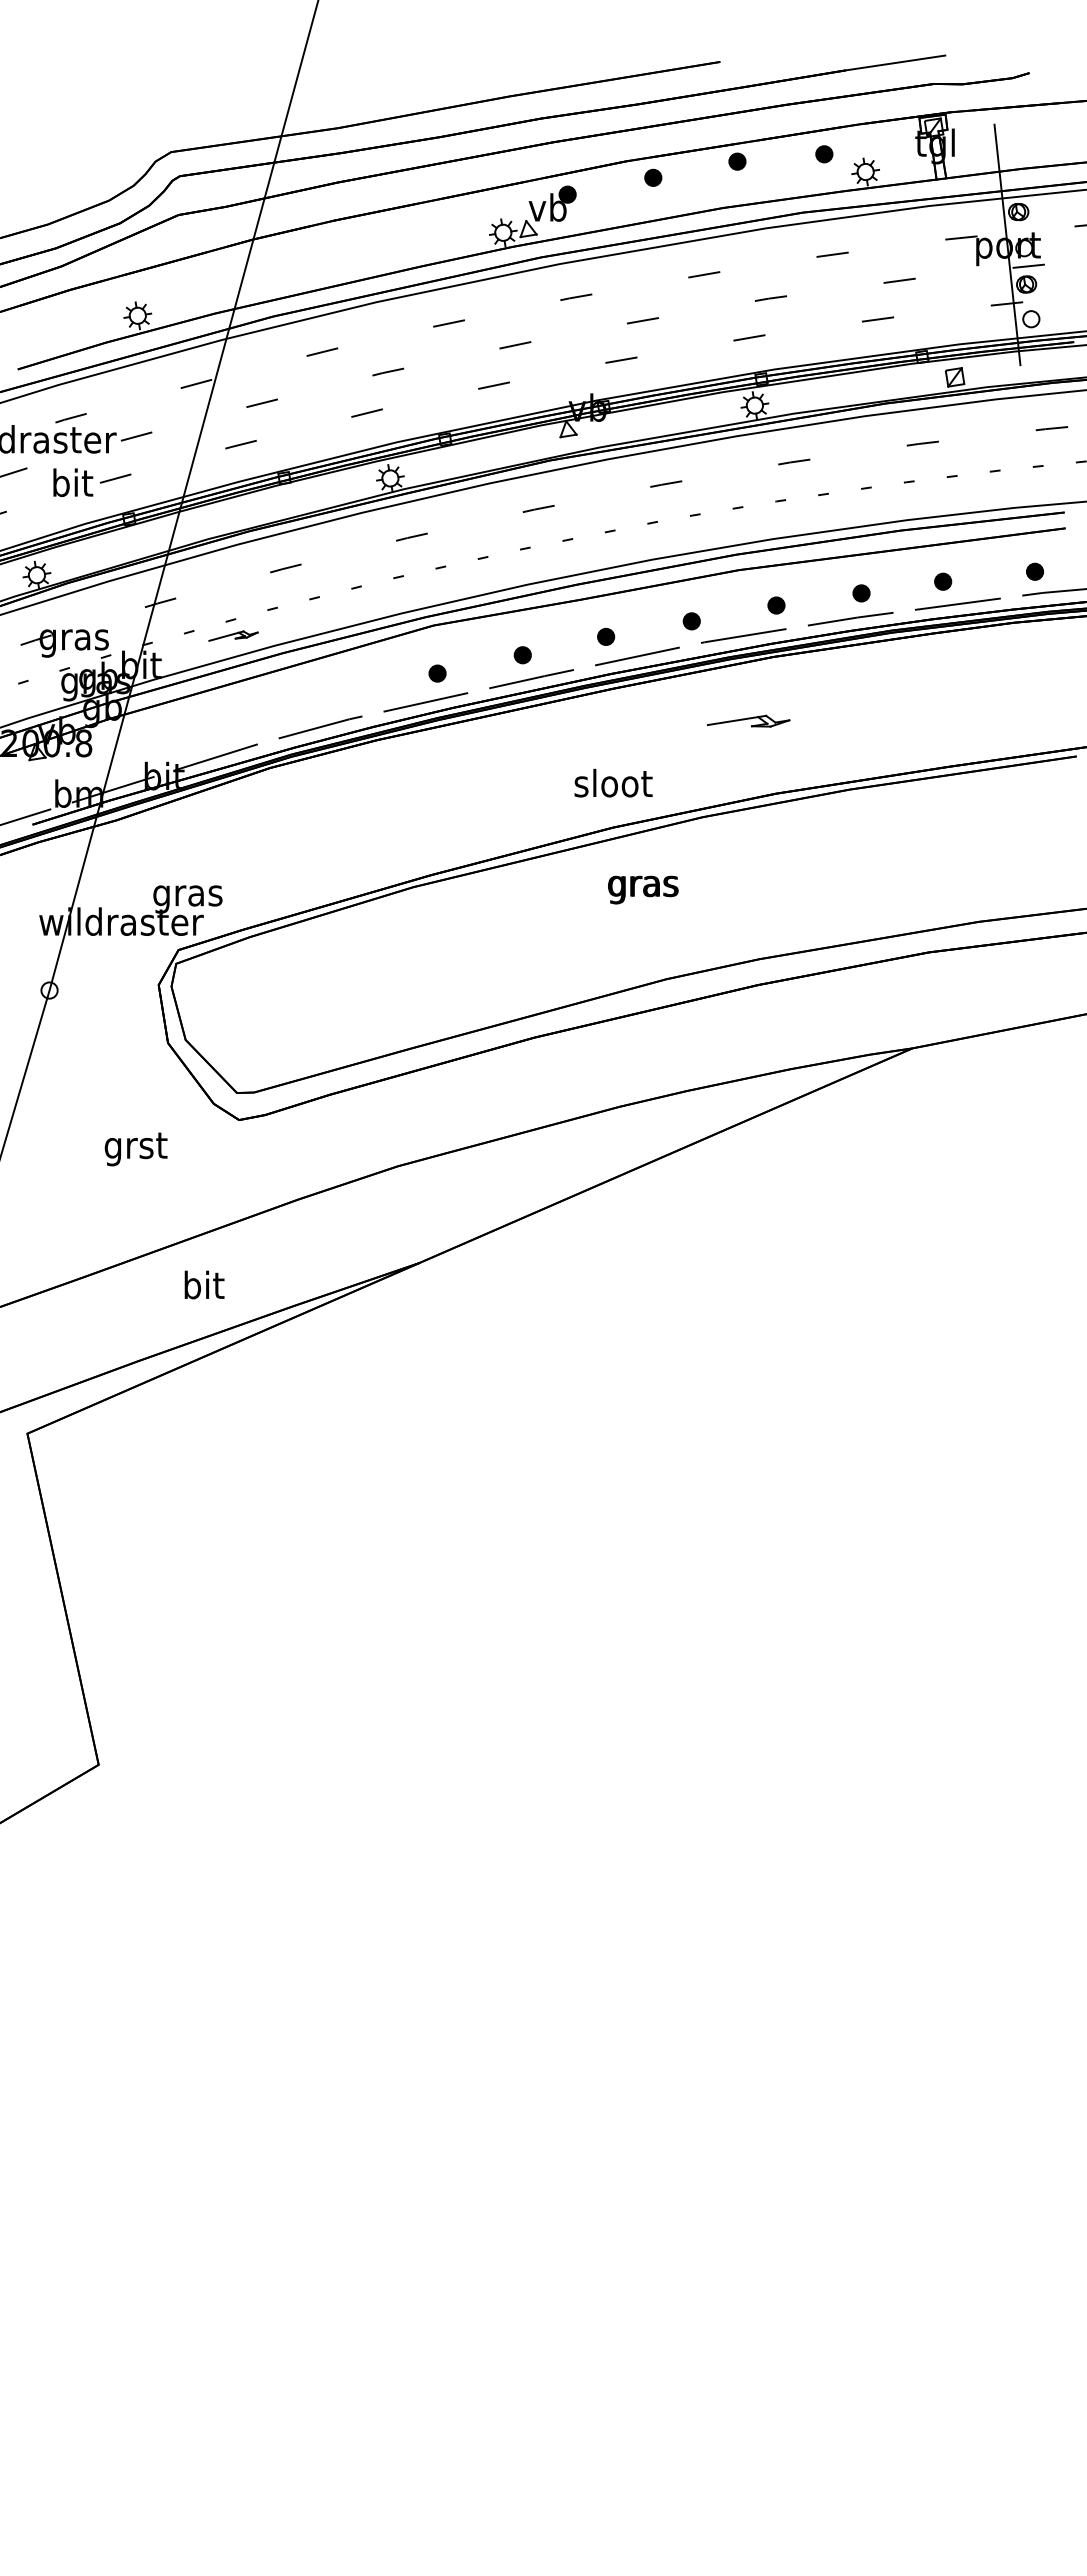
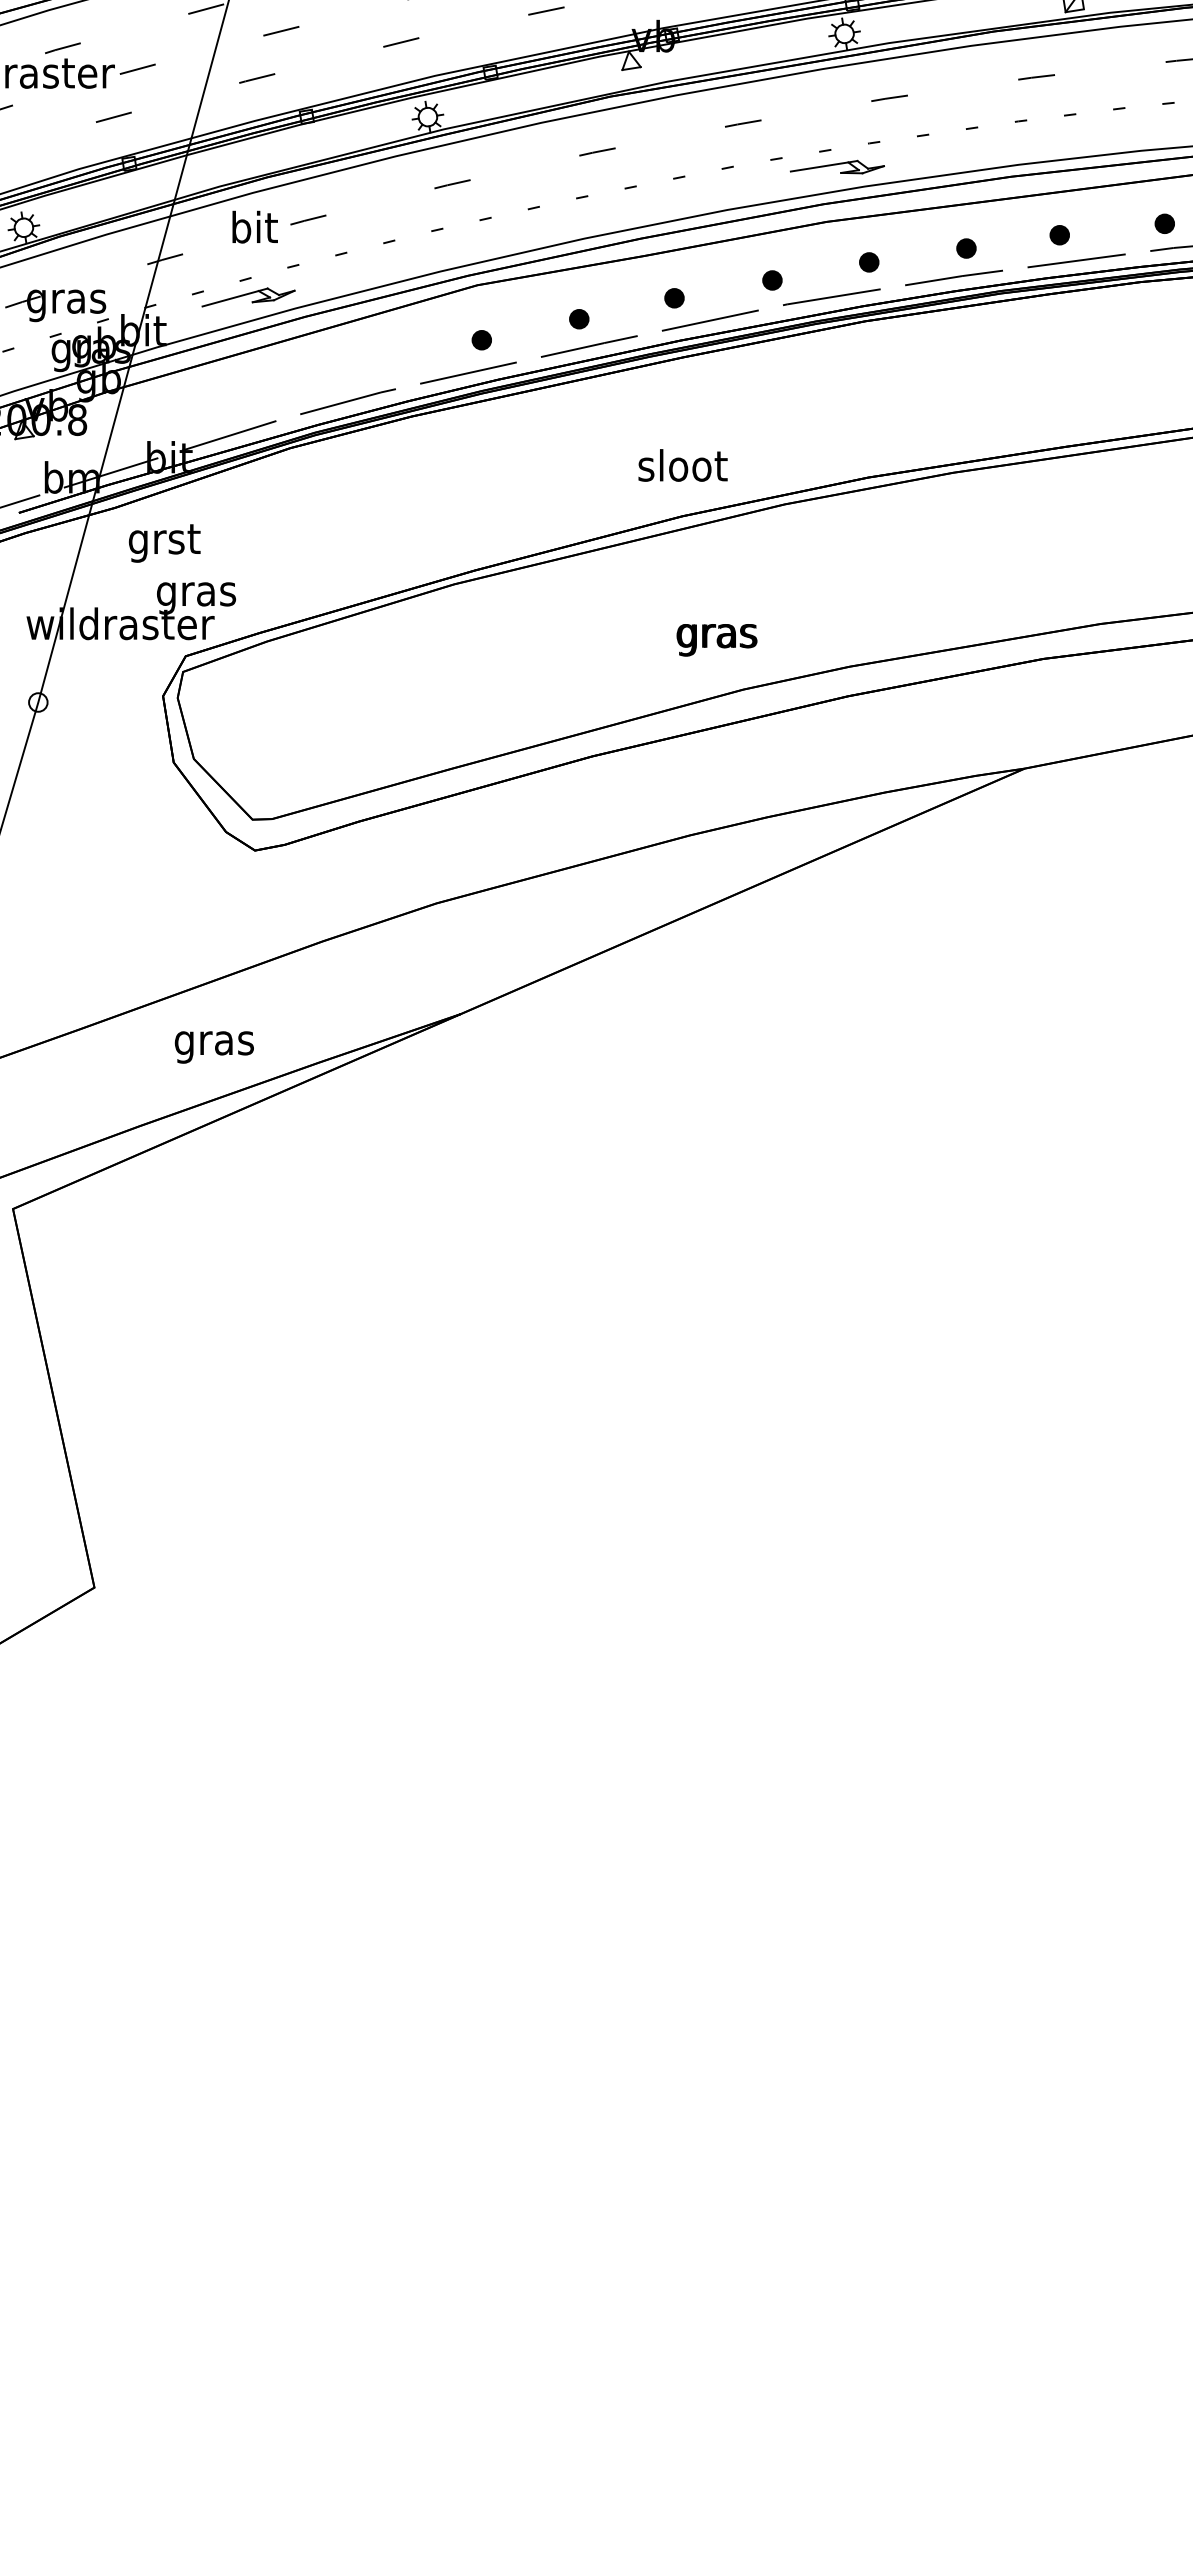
text: (73, 482) -> (255, 226), moved
part: (233, 635) -> (248, 296), size x1.67
part: (748, 720) -> (837, 166), moved
text: (643, 889) -> (717, 639), moved
text: (135, 1149) -> (163, 543), moved
text: (203, 1288) -> (214, 1043), bit -> gras

